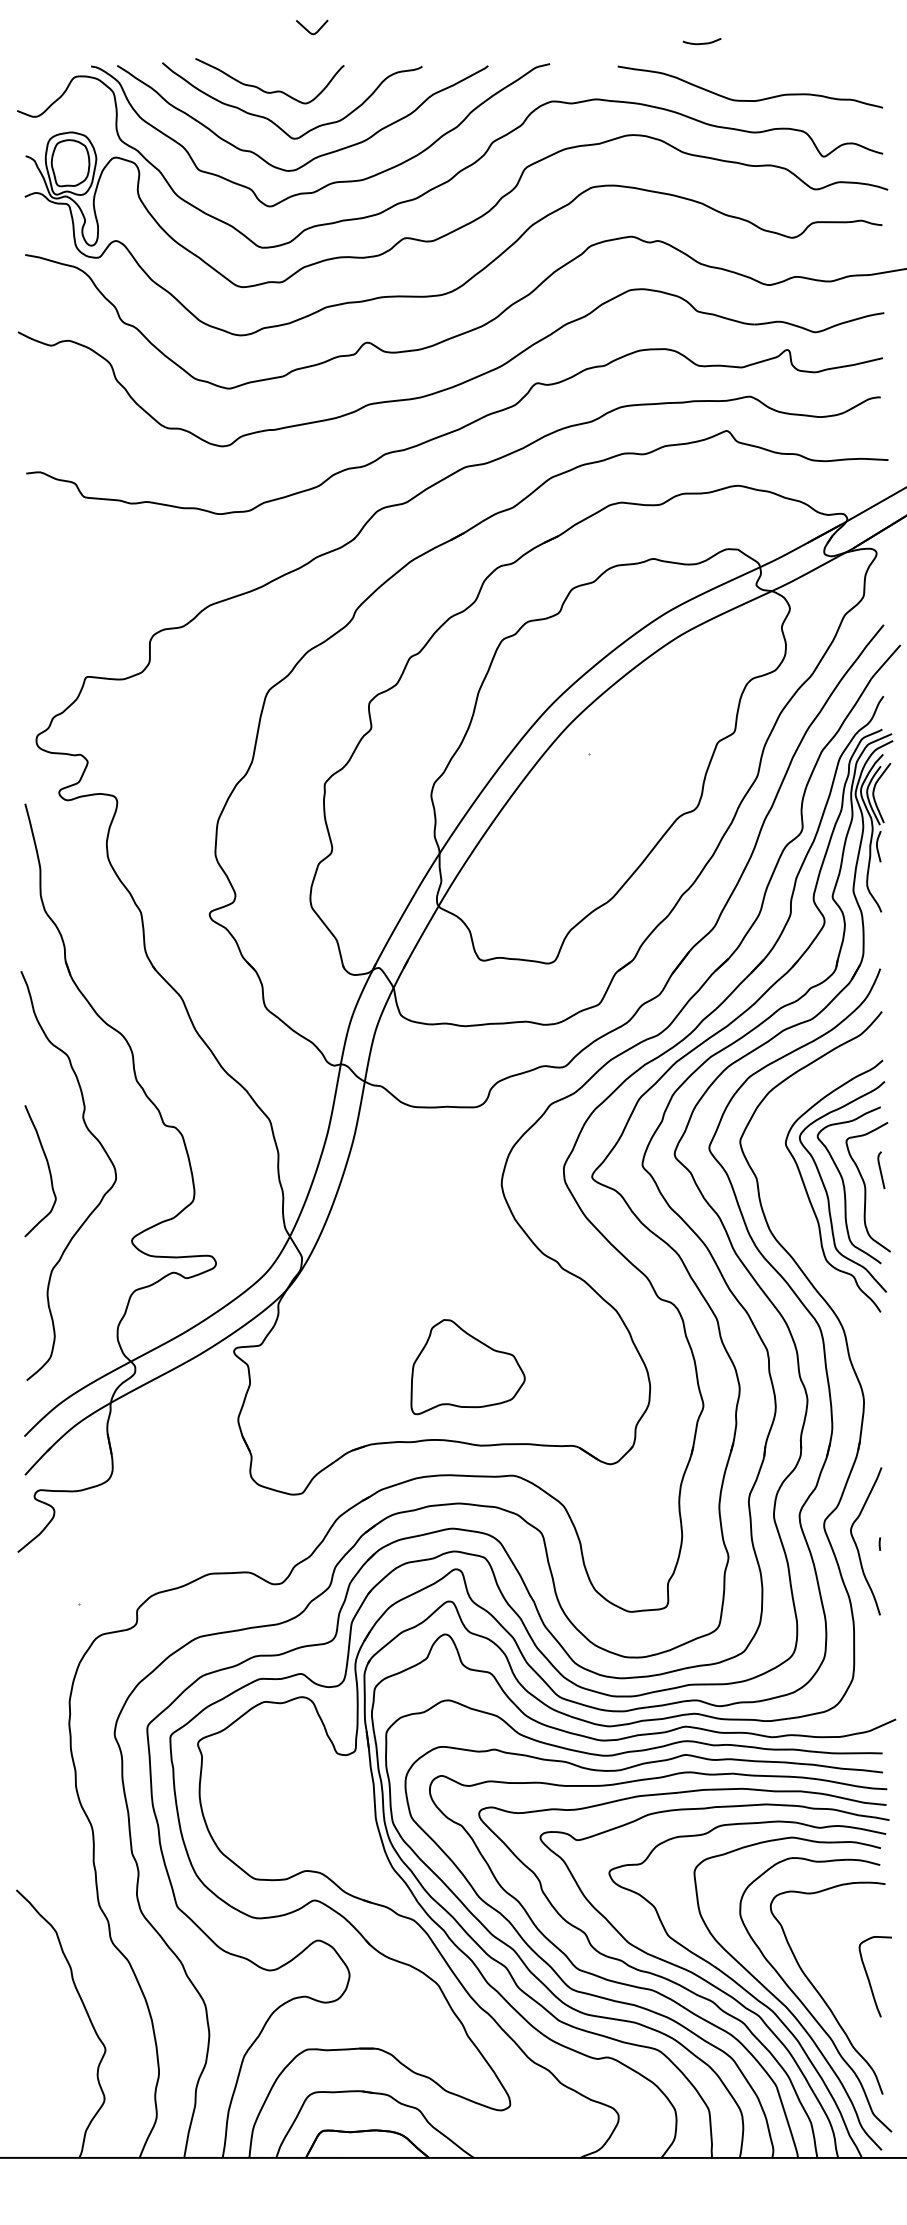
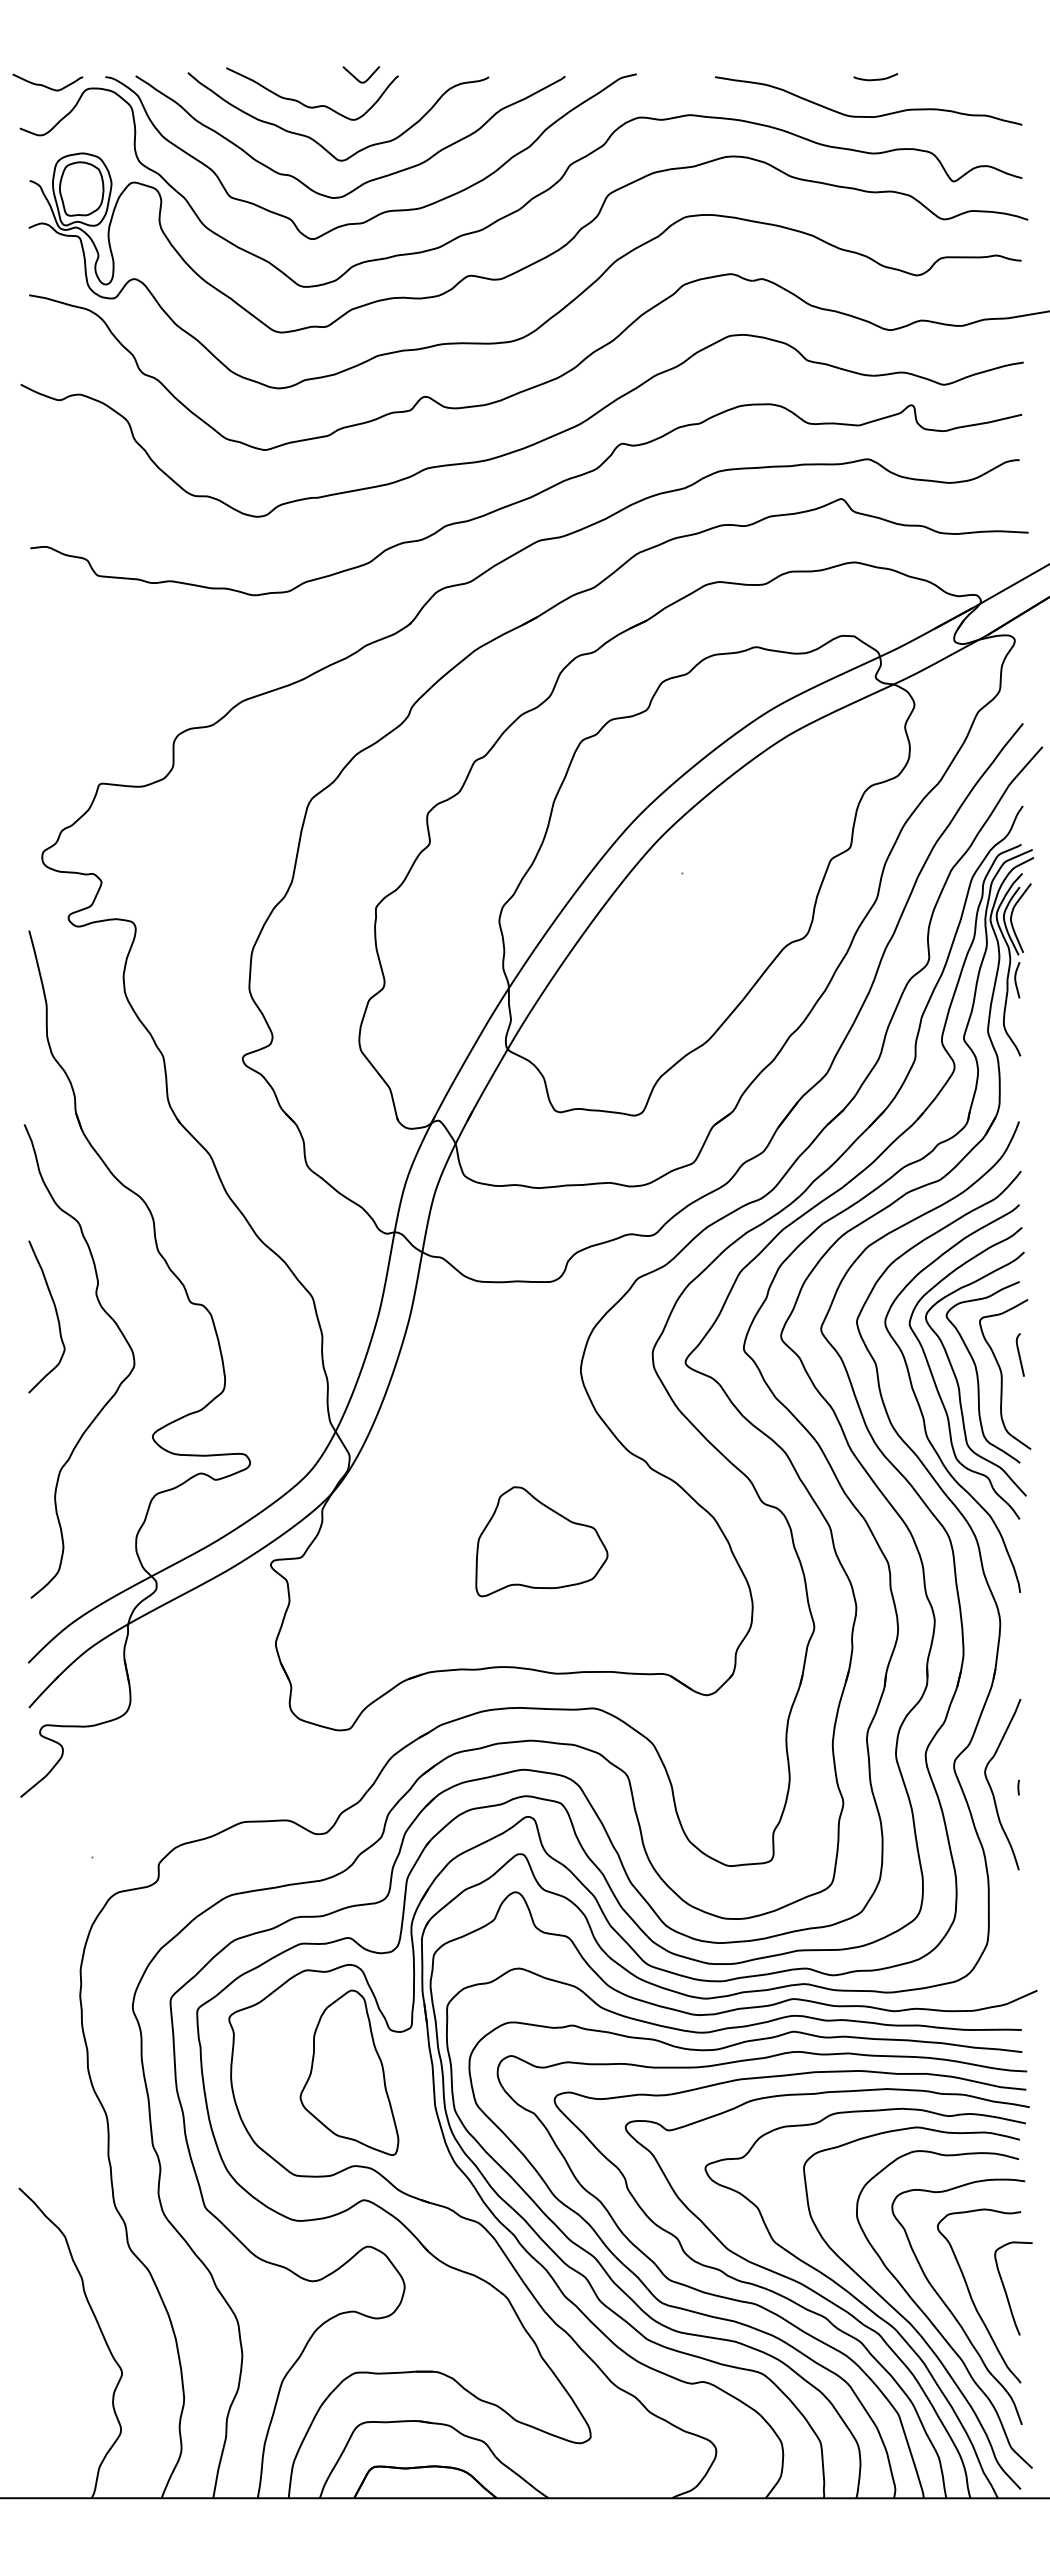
curve: (308, 30) -> (357, 78), moved
curve: (701, 43) -> (875, 79), moved
curve: (39, 73) -> (45, 85), added
curve: (47, 1167) -> (55, 1312), moved
curve: (795, 1216) -> (921, 1408), added
part: (467, 1366) -> (541, 1541), moved
part: (301, 1790) -> (349, 2072), added
curve: (840, 1984) -> (972, 2297), added

